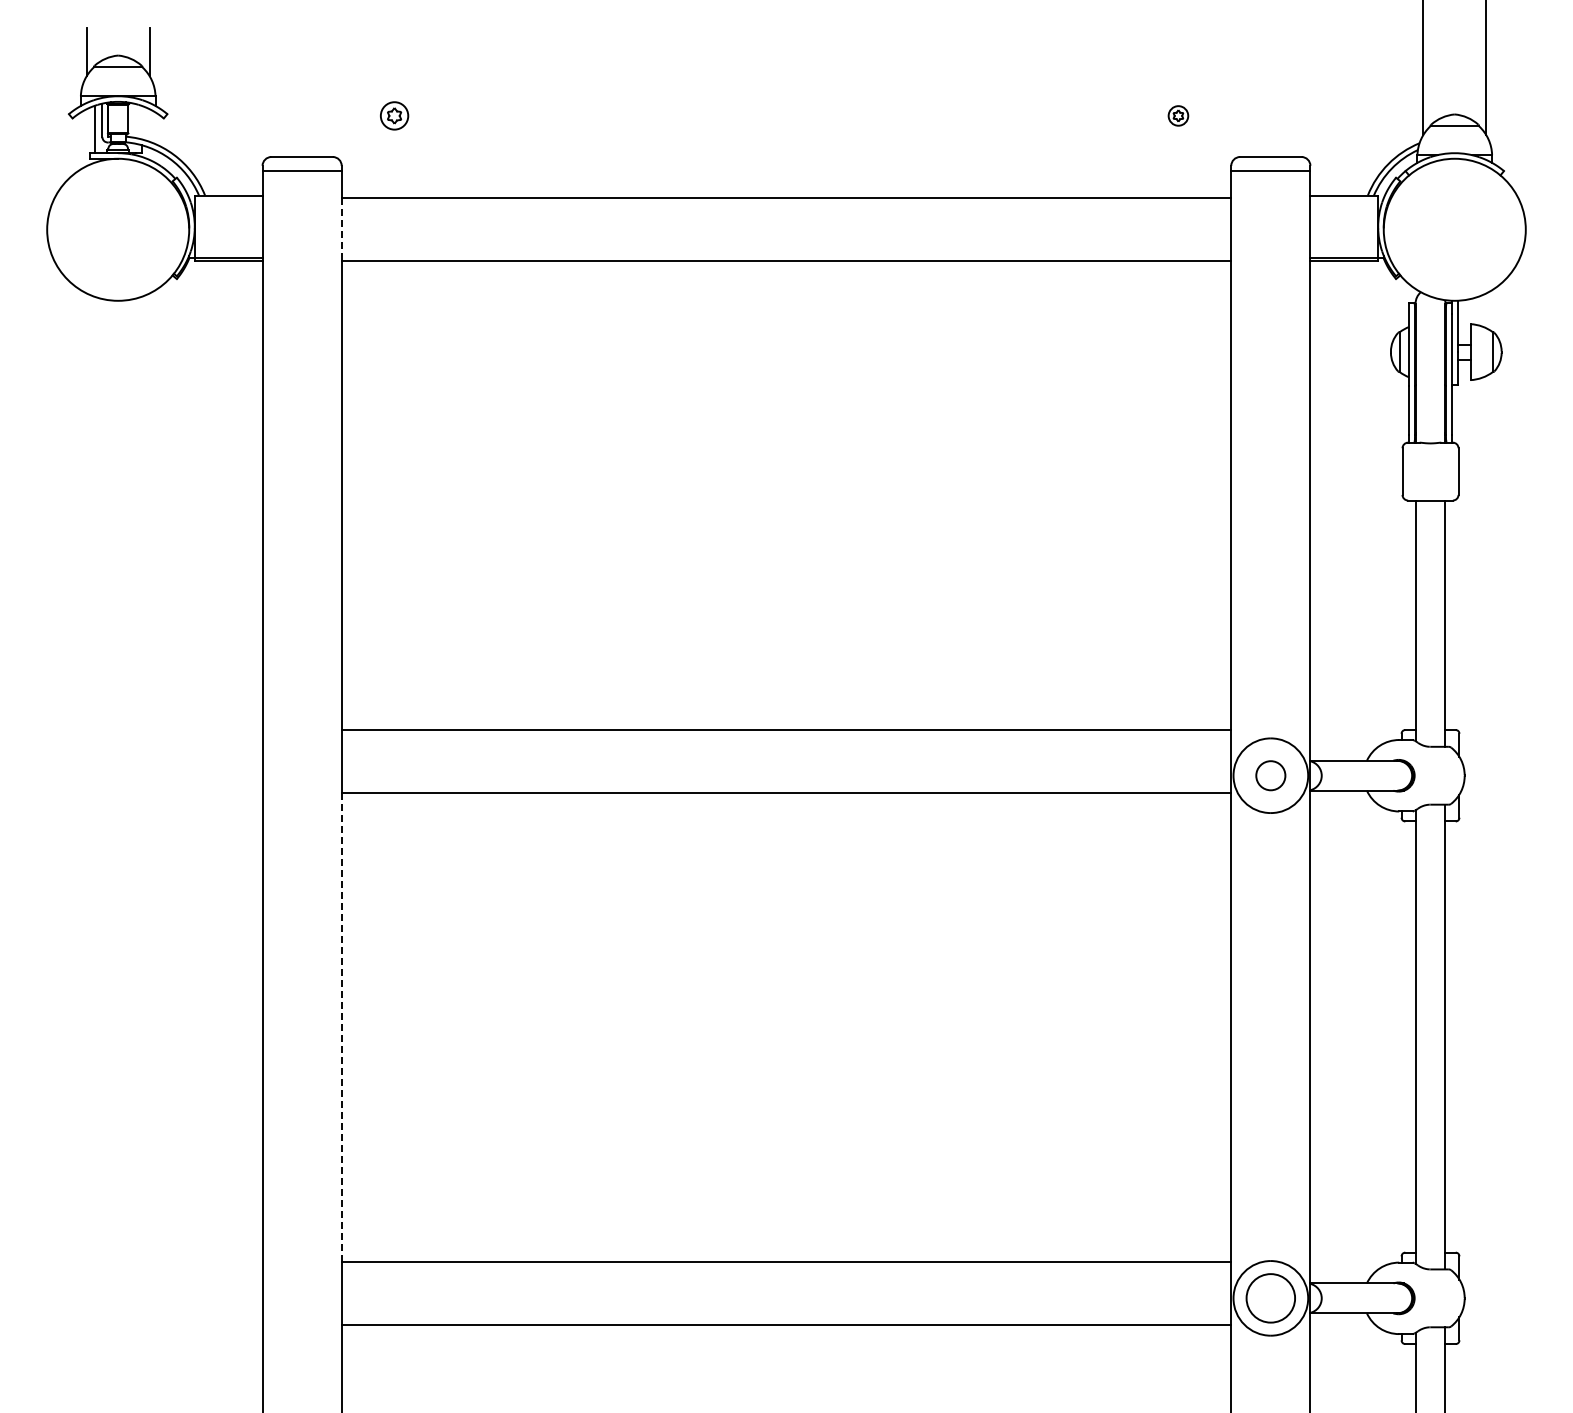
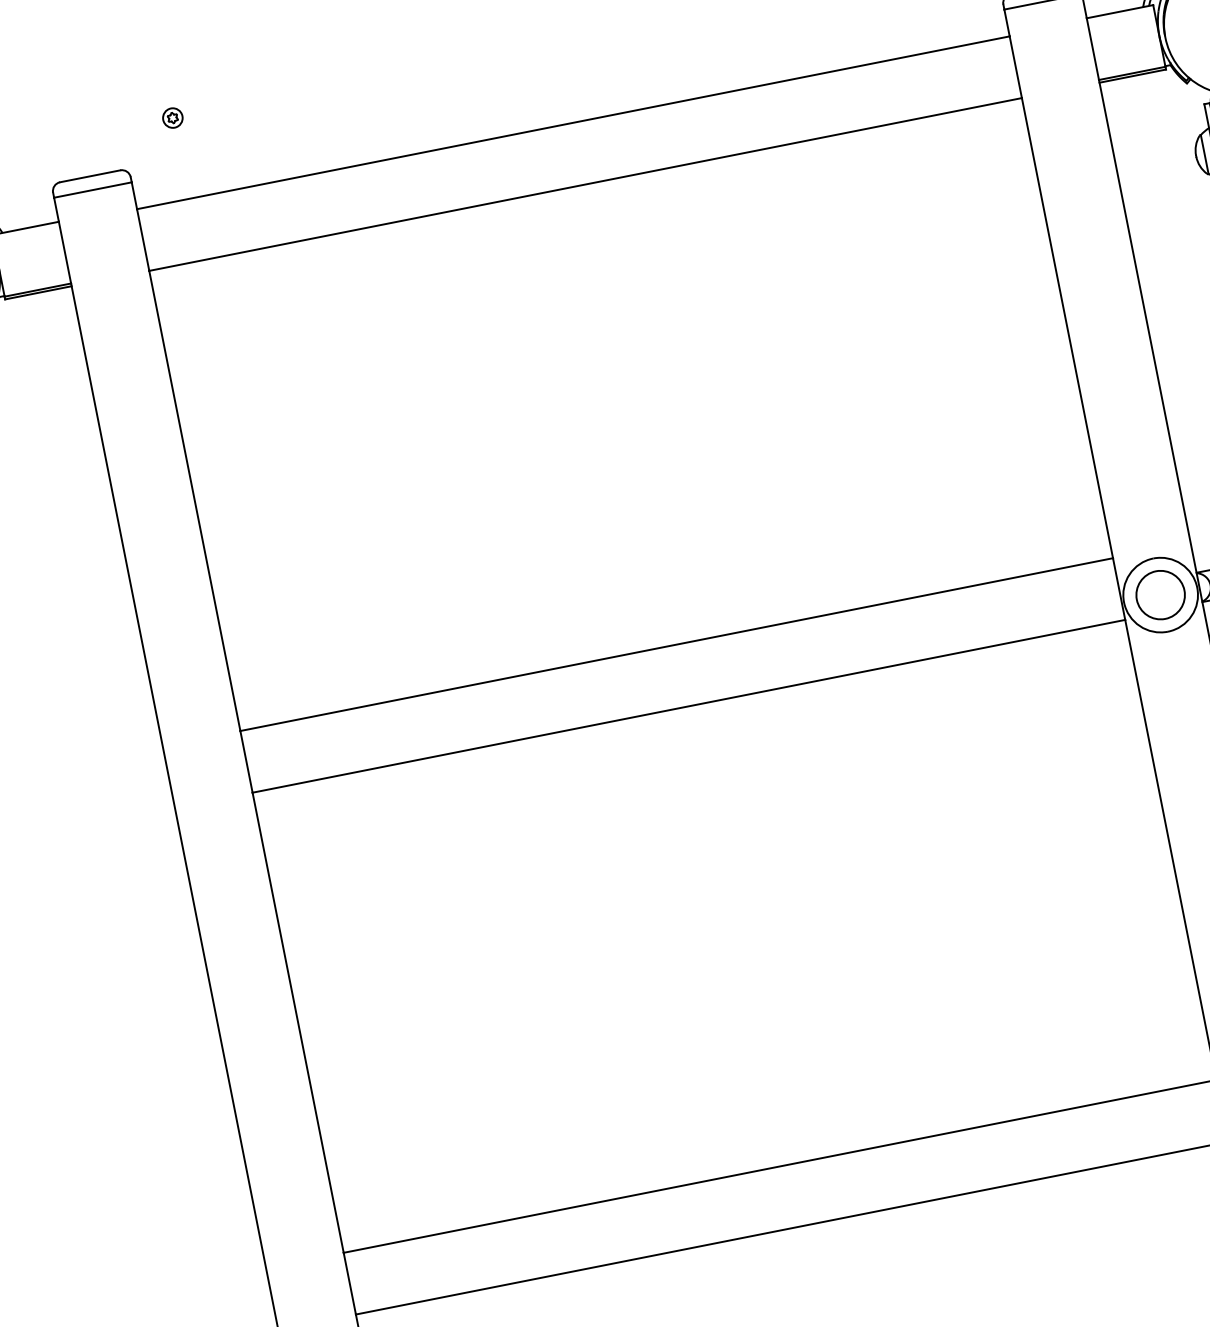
part: (394, 115) -> (172, 117), size x0.71
line: (341, 230) -> (143, 240), dashed -> solid
circle: (1270, 775) -> (1160, 594), size x1.67
line: (341, 1027) -> (297, 1022), dashed -> solid

